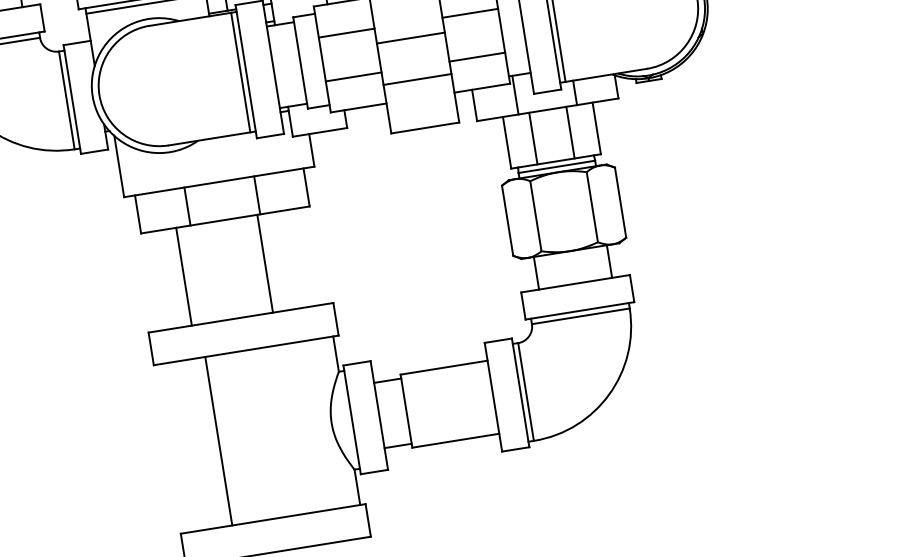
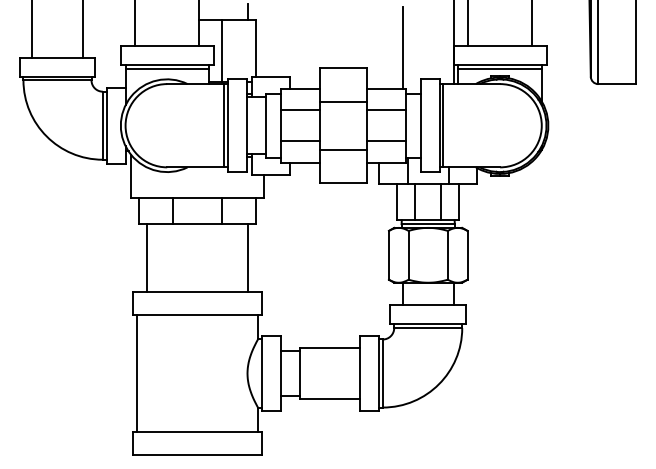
line: (409, 37) -> (342, 101), moved
line: (264, 264) -> (247, 258), moved
line: (184, 277) -> (147, 258), moved
line: (218, 441) -> (136, 373), moved

